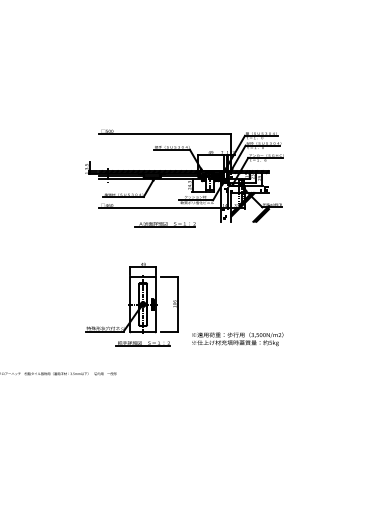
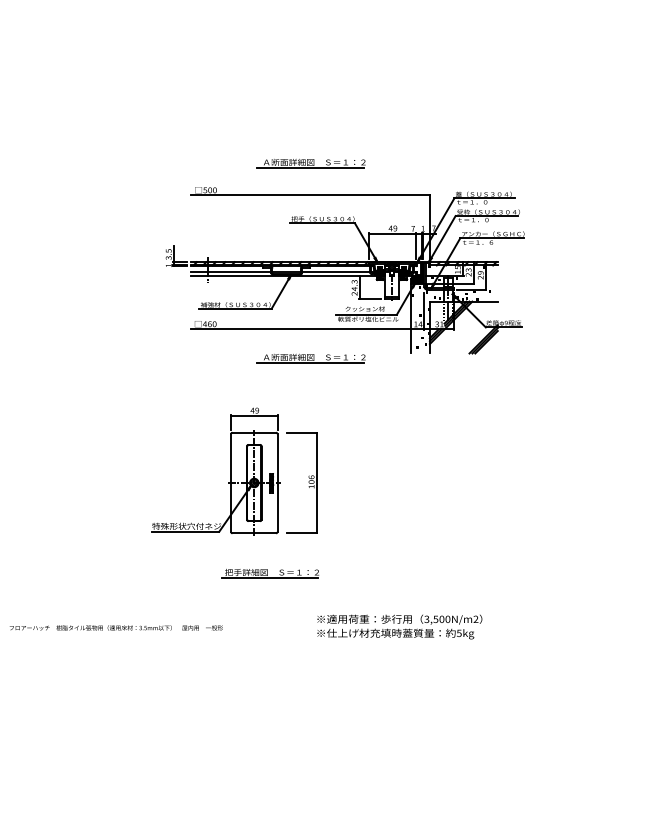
part: (164, 116) -> (309, 163), added
part: (131, 297) -> (233, 470), moved
text: (237, 339) -> (399, 627), moved

